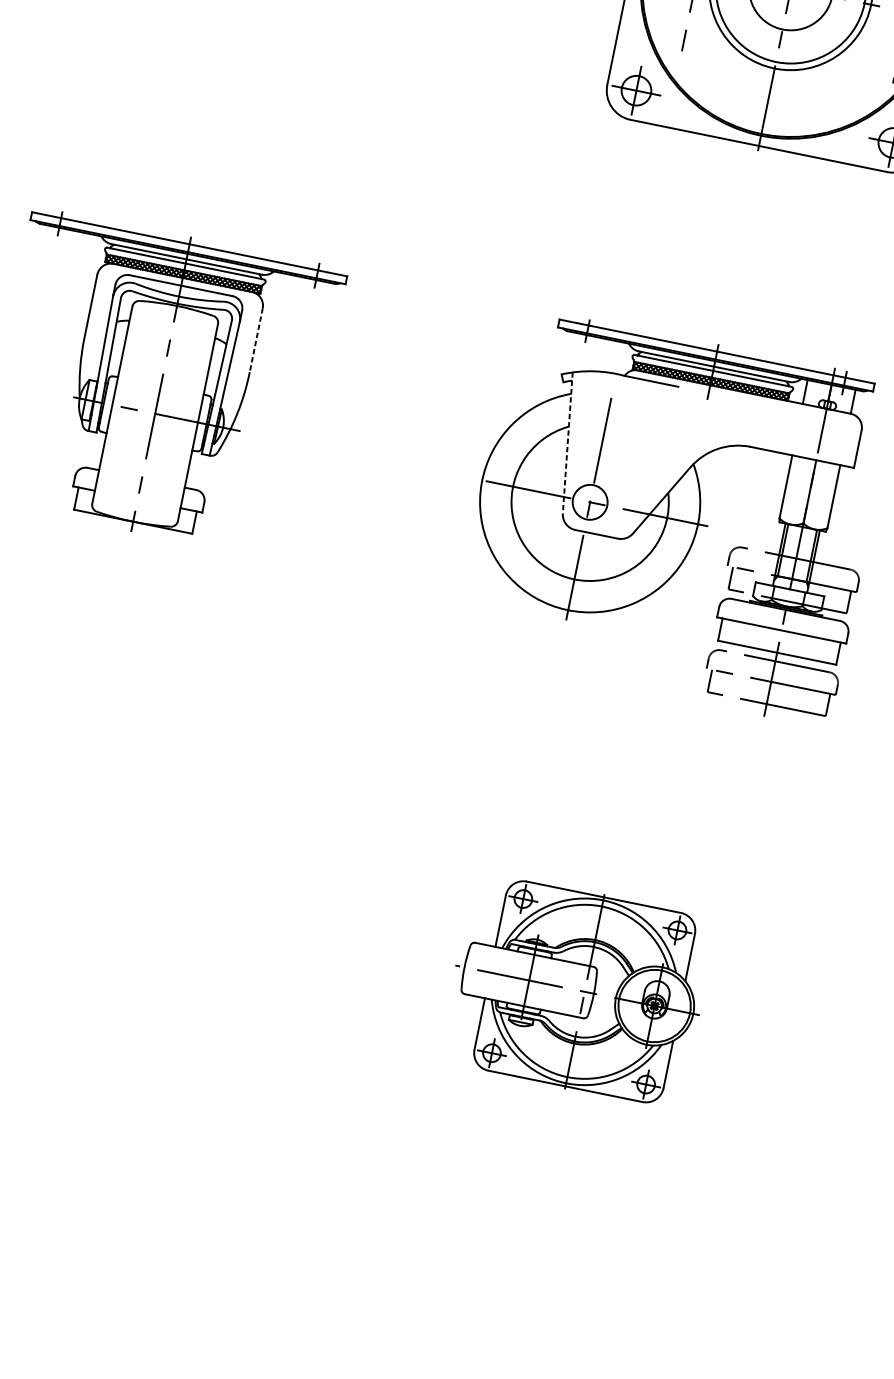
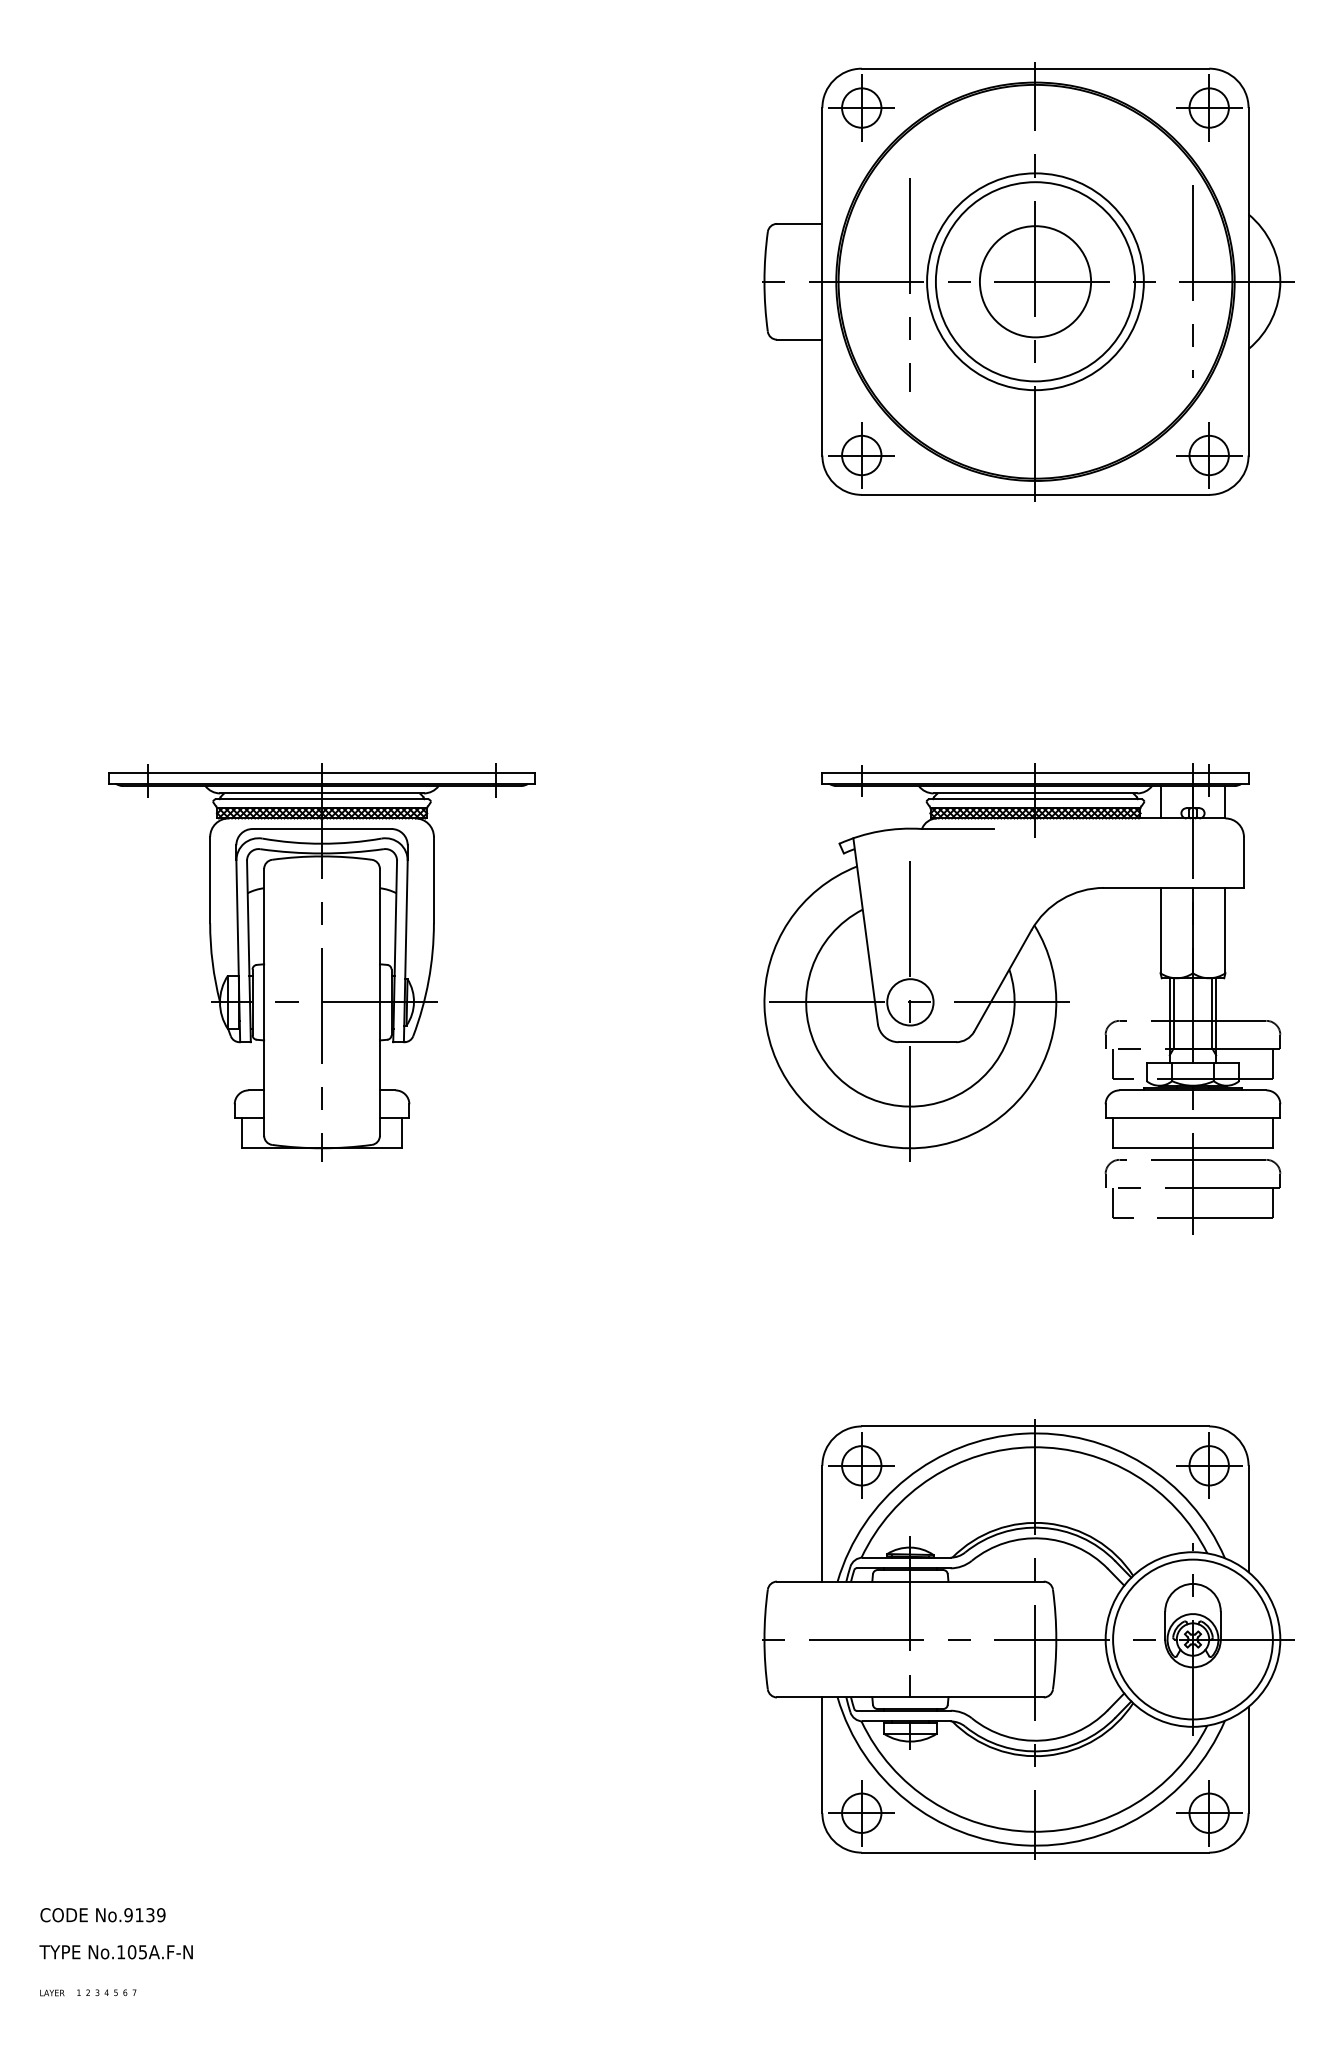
line: (255, 340) -> (433, 880), dashed -> solid
line: (567, 443) -> (865, 931), dashed -> solid
part: (581, 991) -> (1028, 1639), size x1.67

